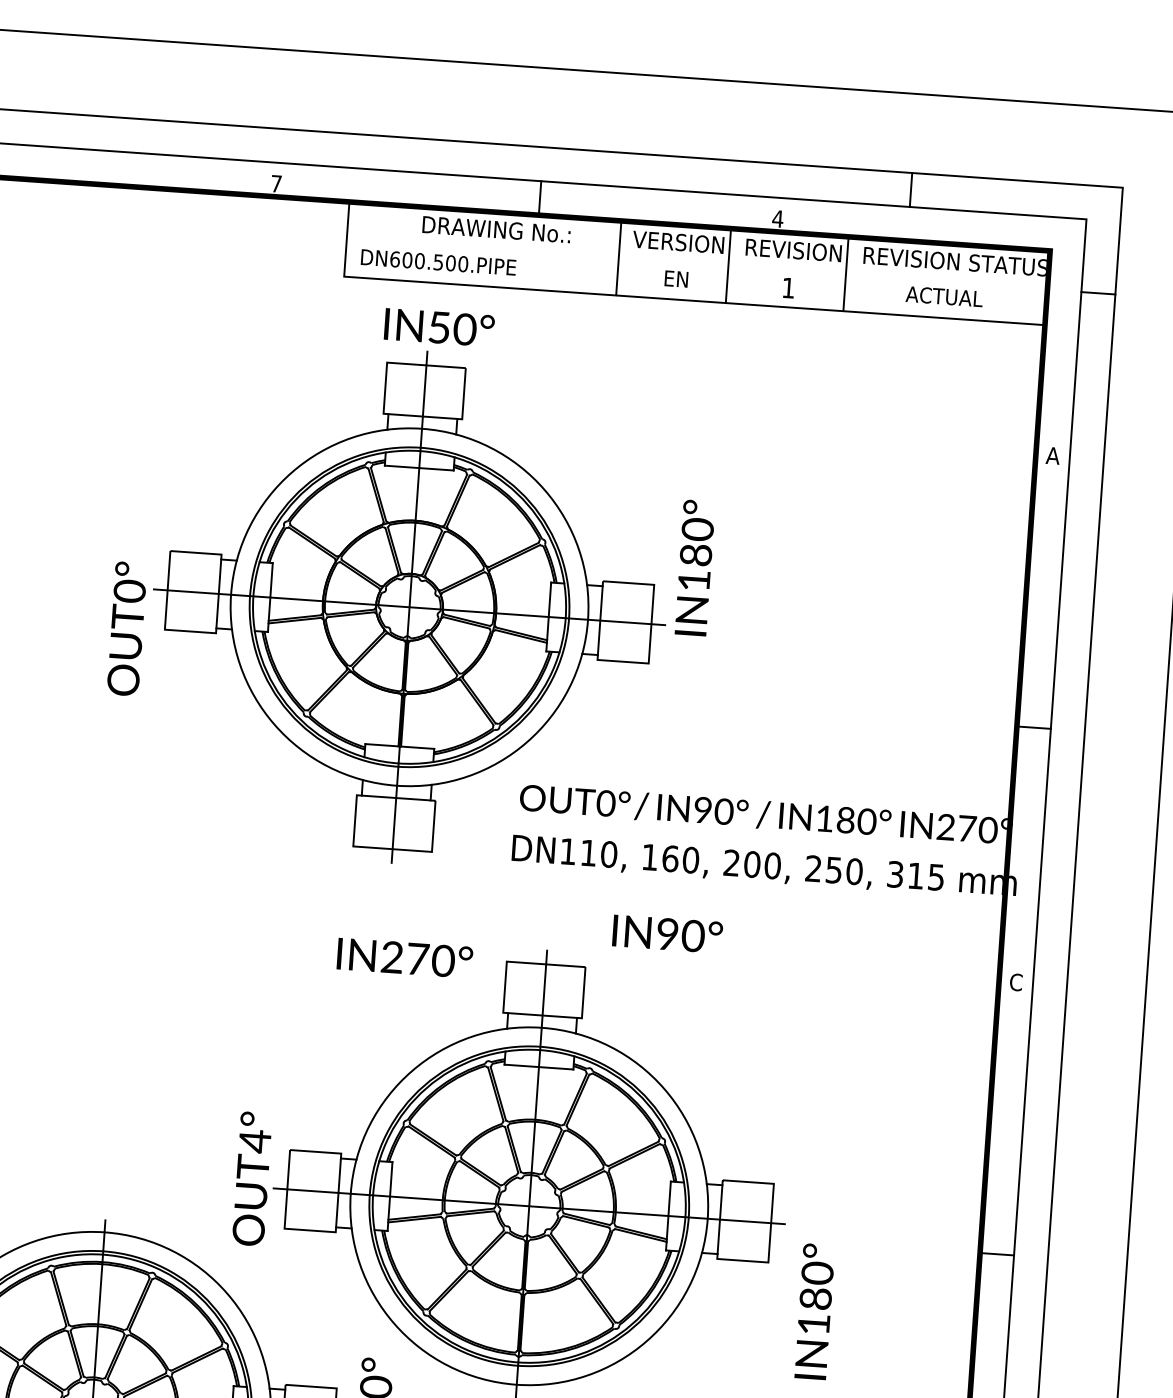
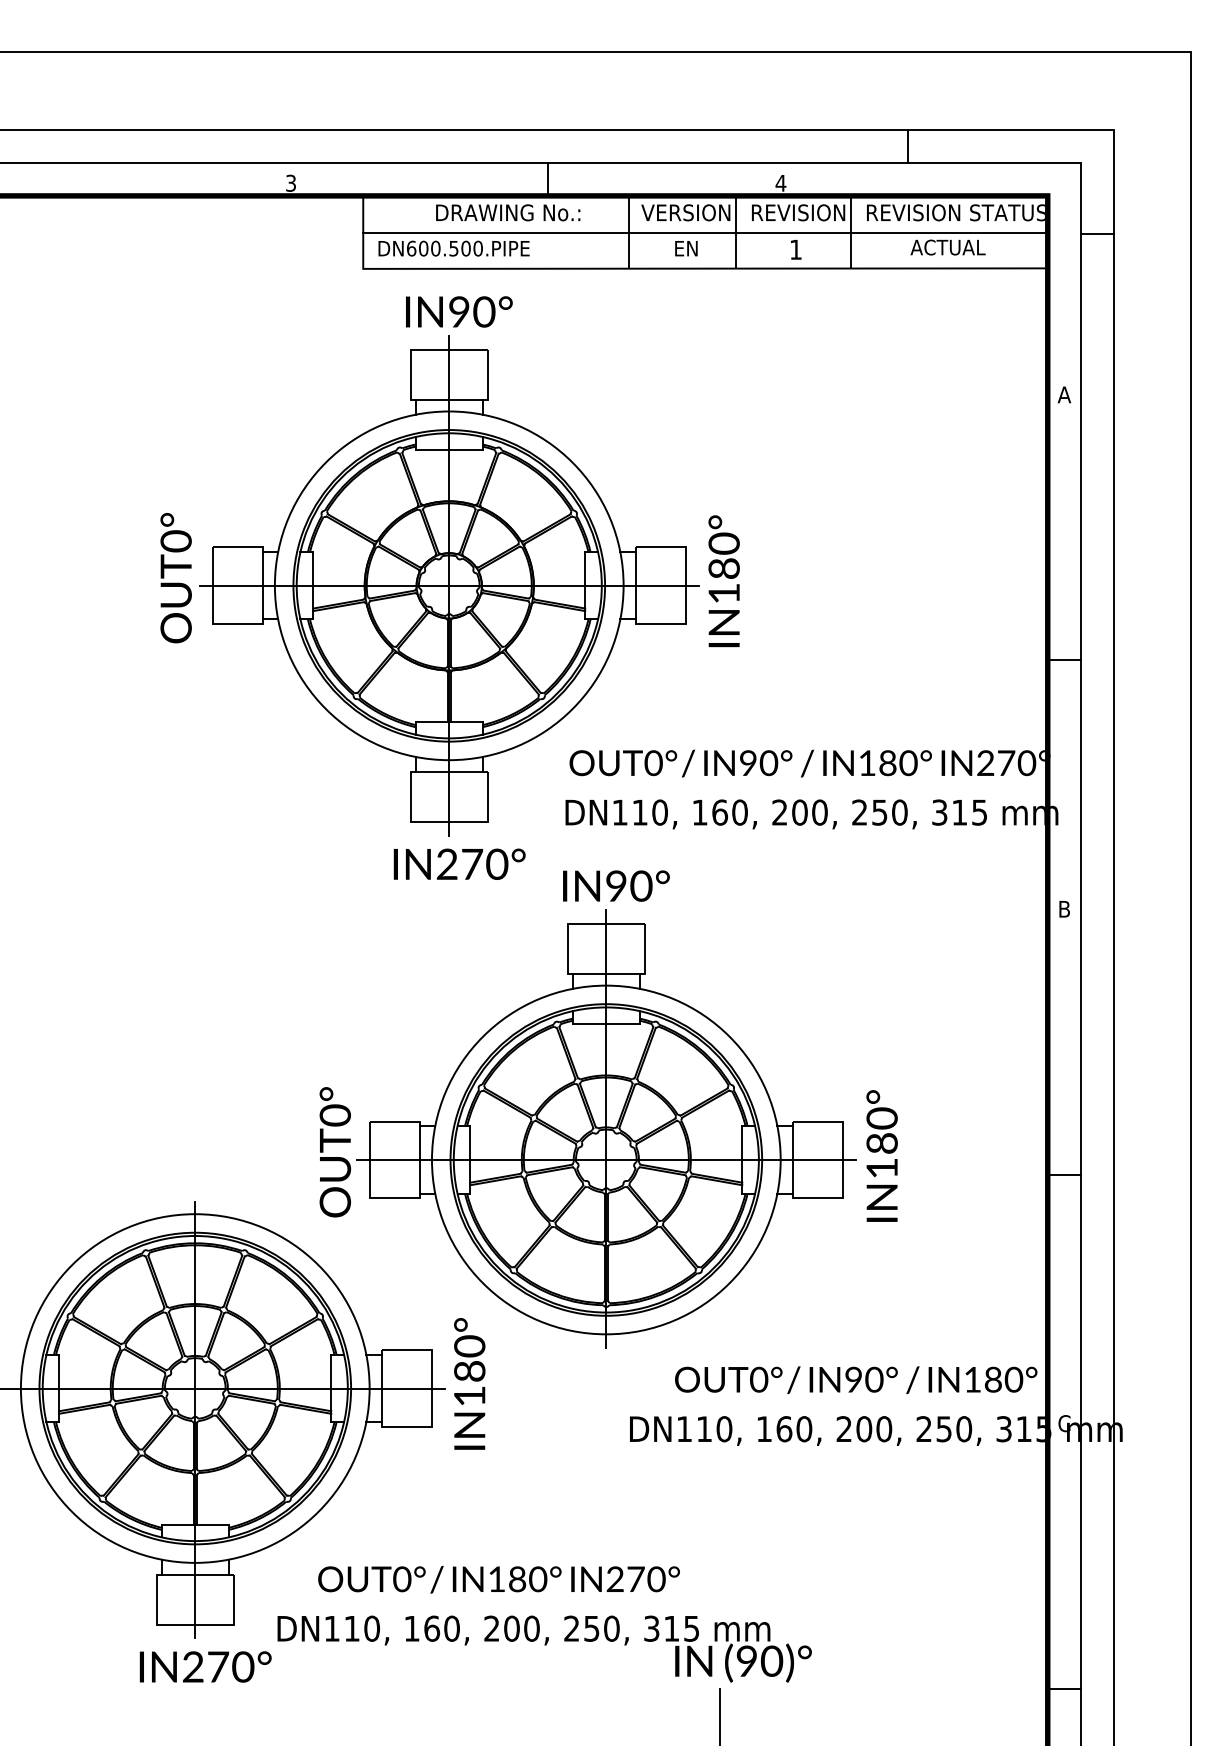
text: (275, 183) -> (290, 182), 7 -> 3
line: (697, 263) -> (705, 232), added
text: (439, 327) -> (459, 311), IN50° -> IN90°
text: (694, 568) -> (723, 581), moved
text: (126, 629) -> (175, 578), moved
text: (667, 933) -> (616, 885), moved
text: (404, 957) -> (459, 863), moved
text: (1016, 981) -> (1064, 908), C -> B
text: (254, 1141) -> (334, 1115), OUT4° -> OUT0°
text: (814, 1311) -> (881, 1155), moved

